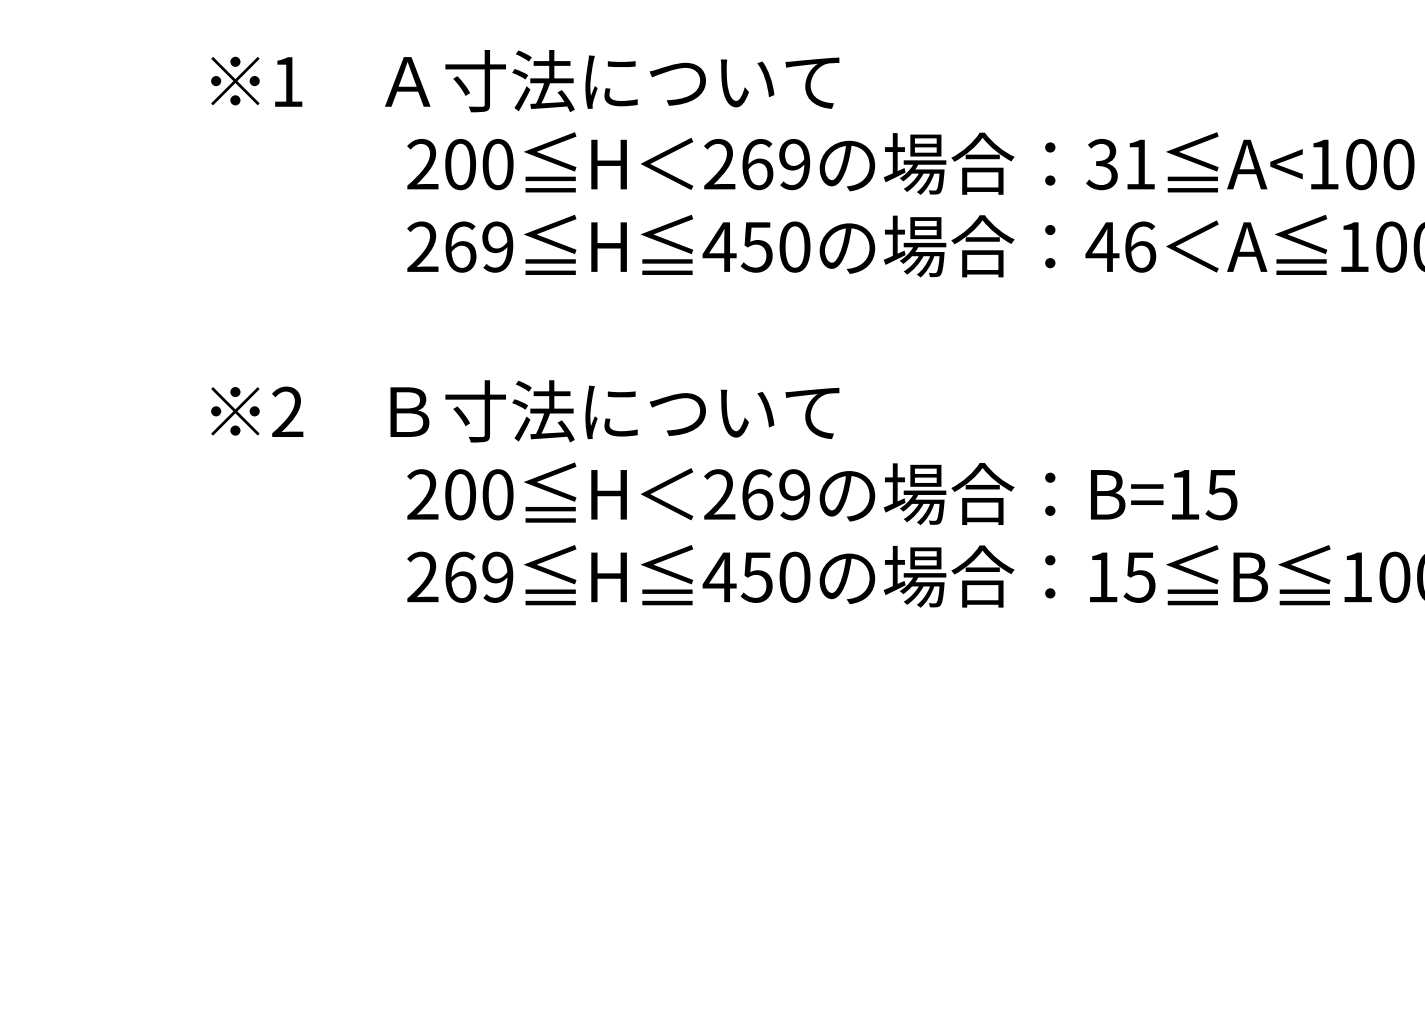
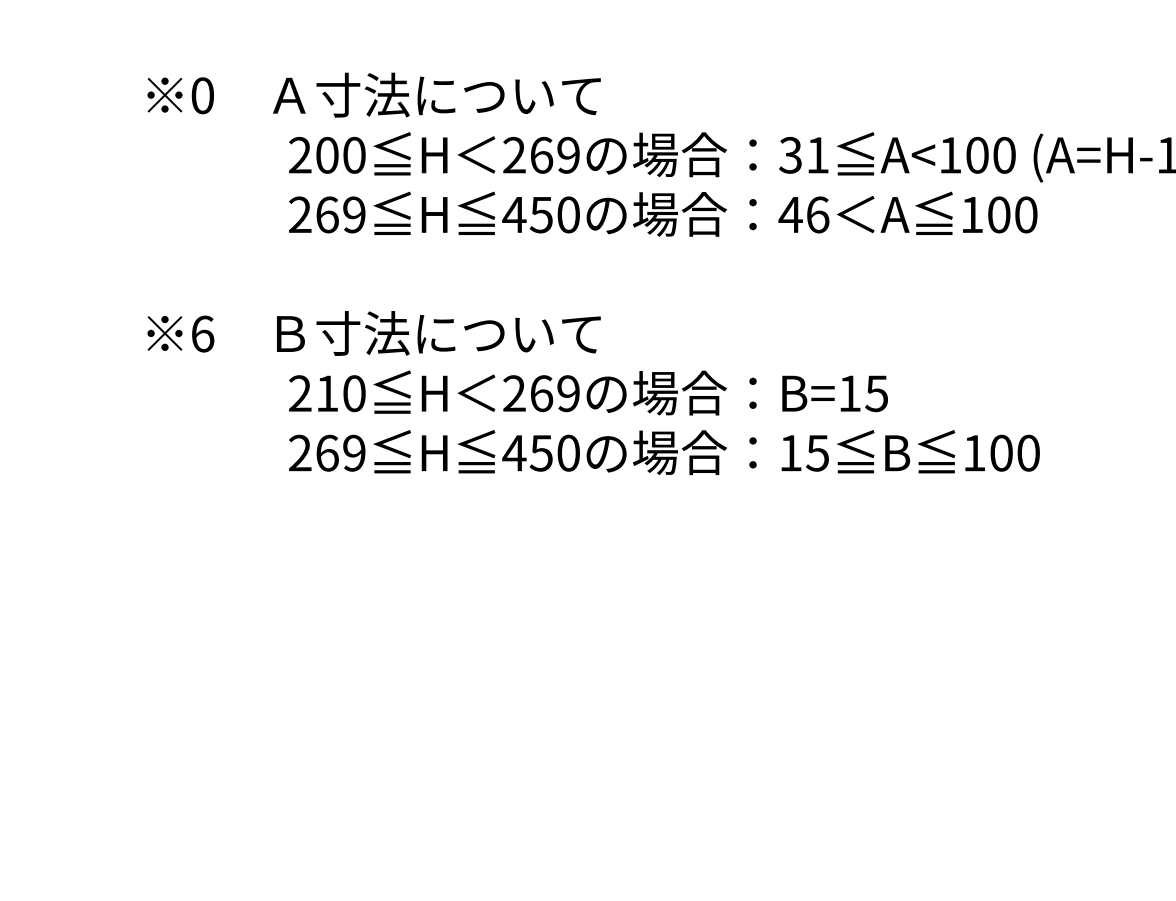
text: (287, 81) -> (202, 95), 1 -> 0
text: (287, 411) -> (202, 333), 2 -> 6
text: (460, 494) -> (327, 393), 200 -> 210

